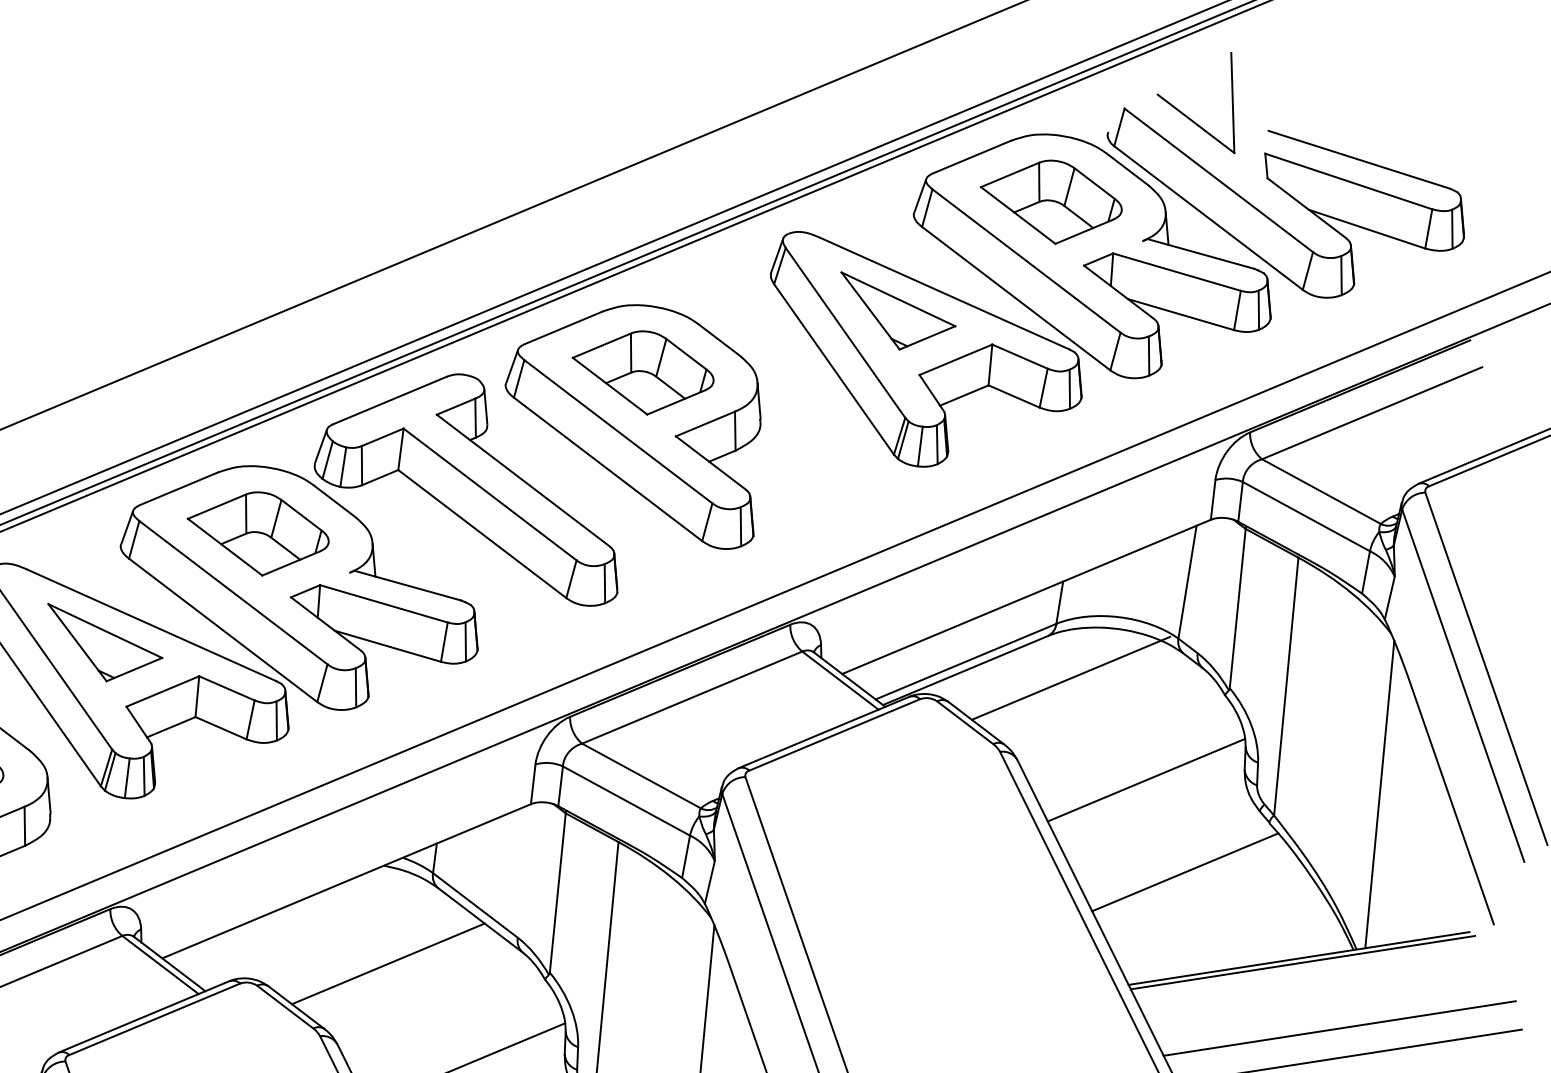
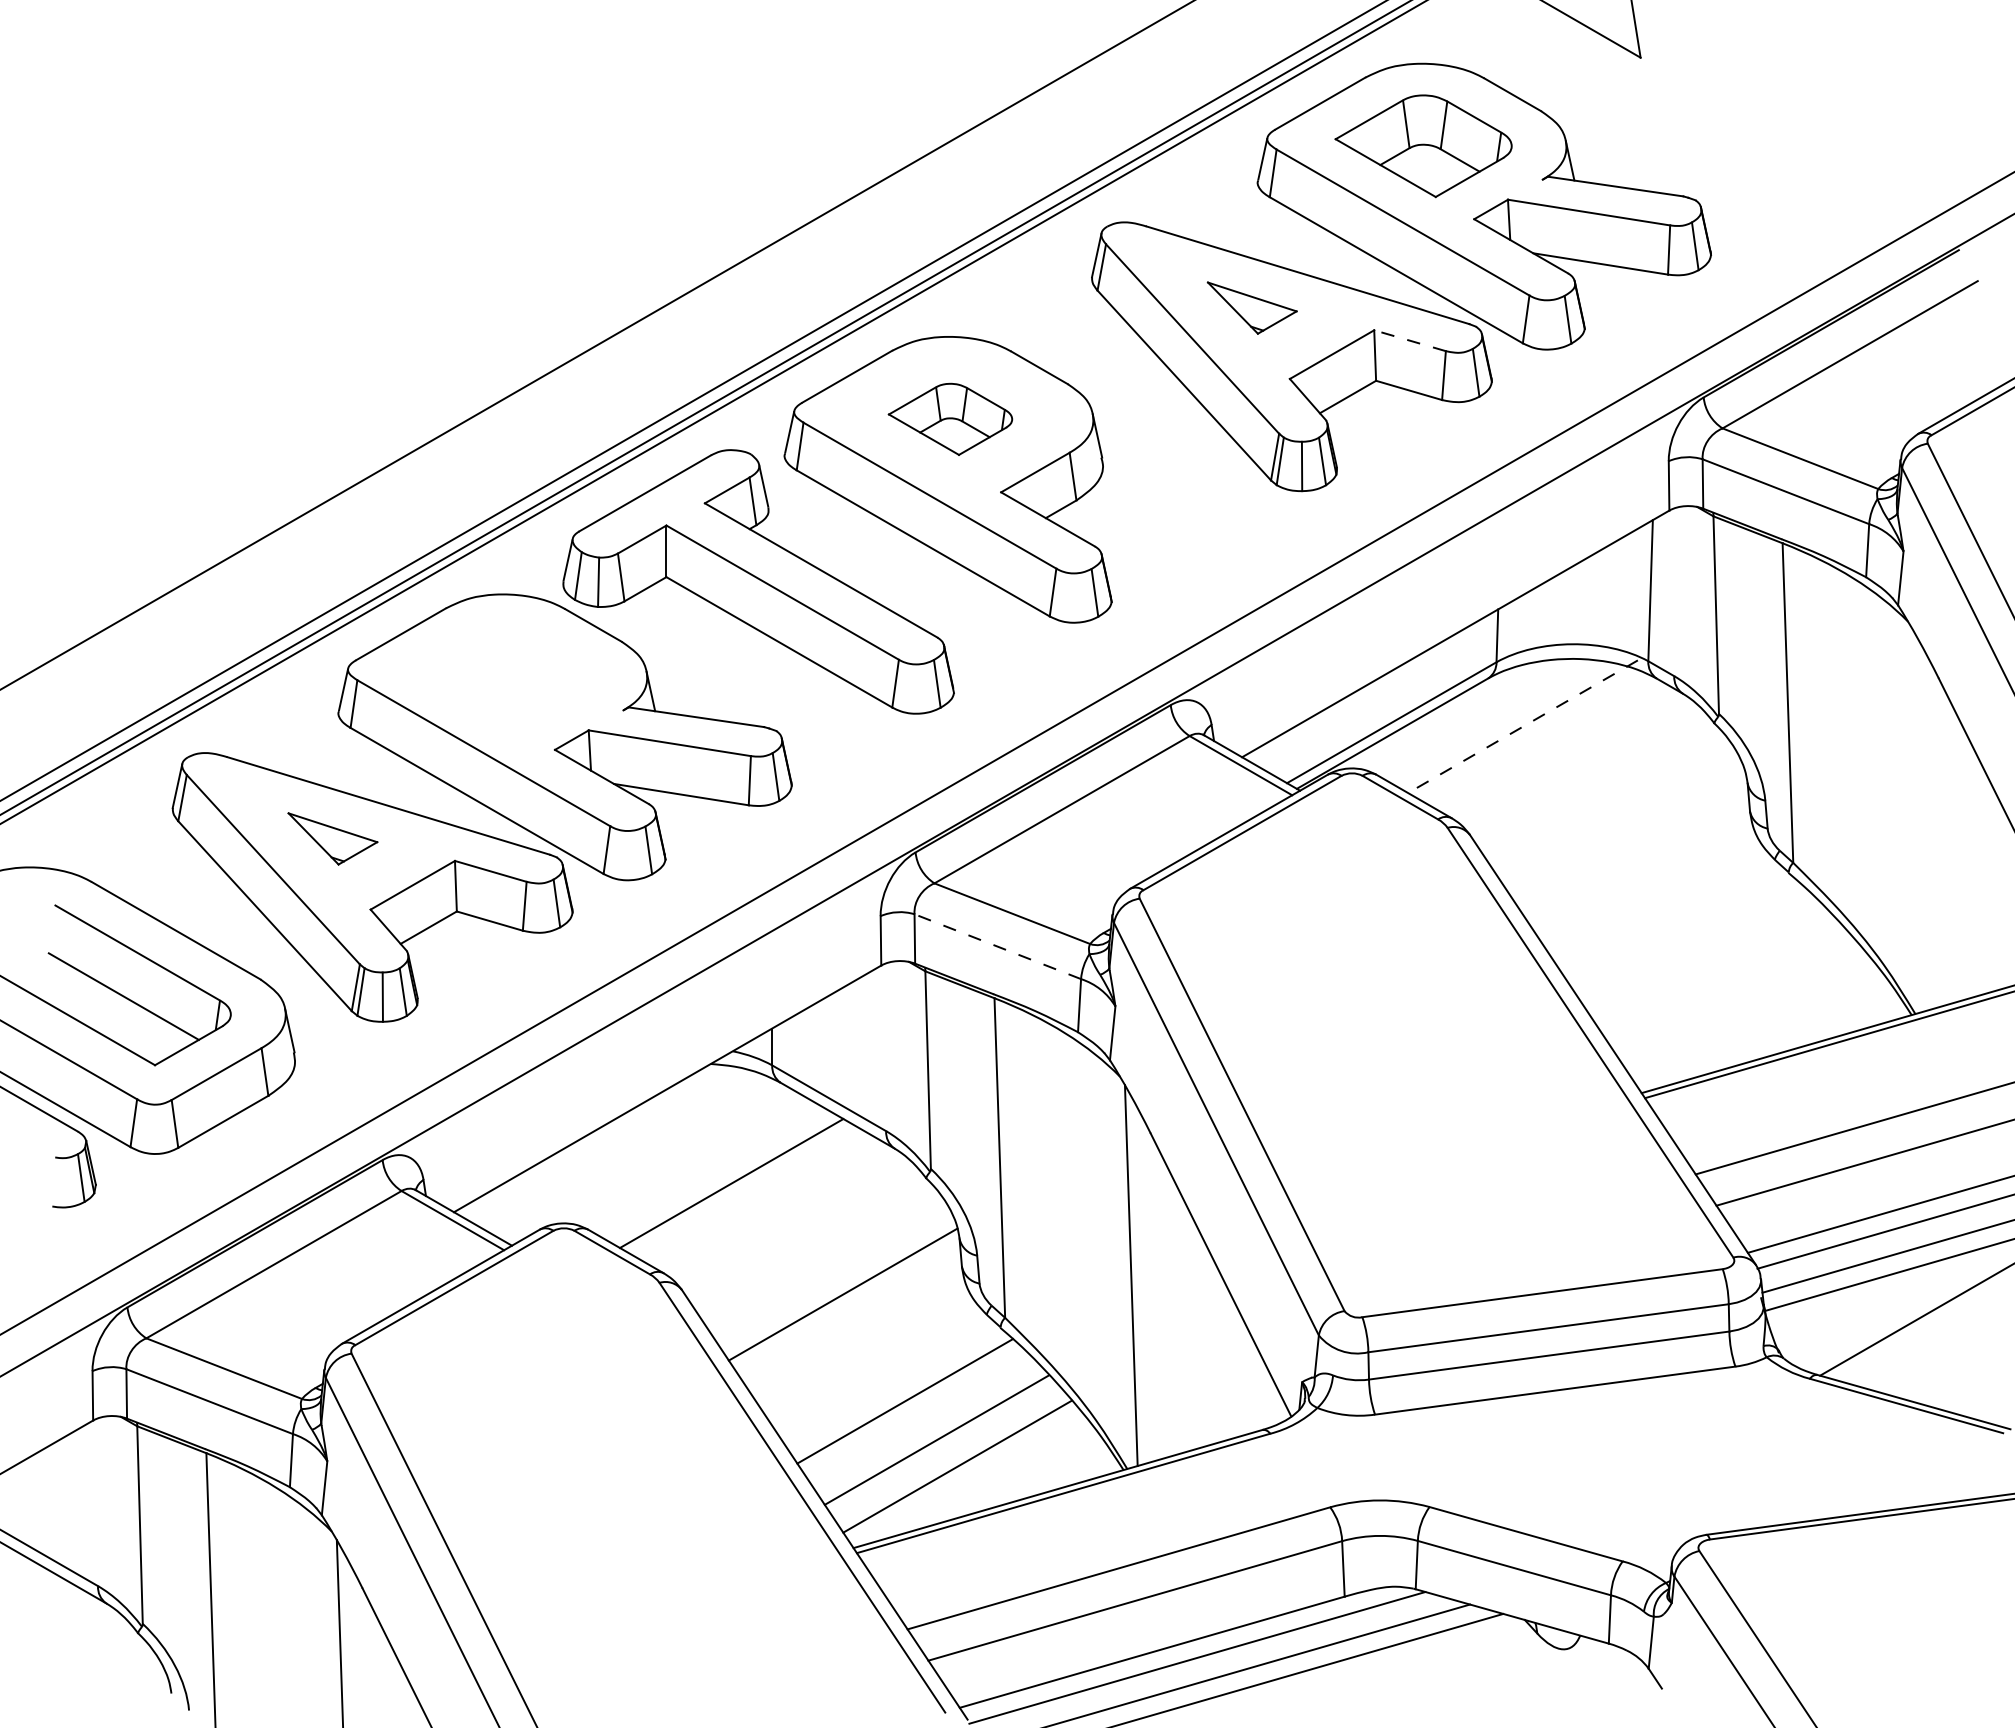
part: (1274, 221) -> (1700, 135), removed
part: (896, 313) -> (1252, 307), size x0.6
line: (1019, 356) -> (1409, 340), solid -> dashed
part: (642, 372) -> (950, 419), size x0.7
part: (257, 533) -> (504, 676), removed
part: (103, 645) -> (332, 838), size x0.6
line: (1070, 678) -> (1522, 726), solid -> dashed
line: (1145, 780) -> (1630, 839), removed
line: (1379, 794) -> (1919, 820), removed
line: (626, 800) -> (997, 946), solid -> dashed
line: (1185, 872) -> (1693, 946), removed

